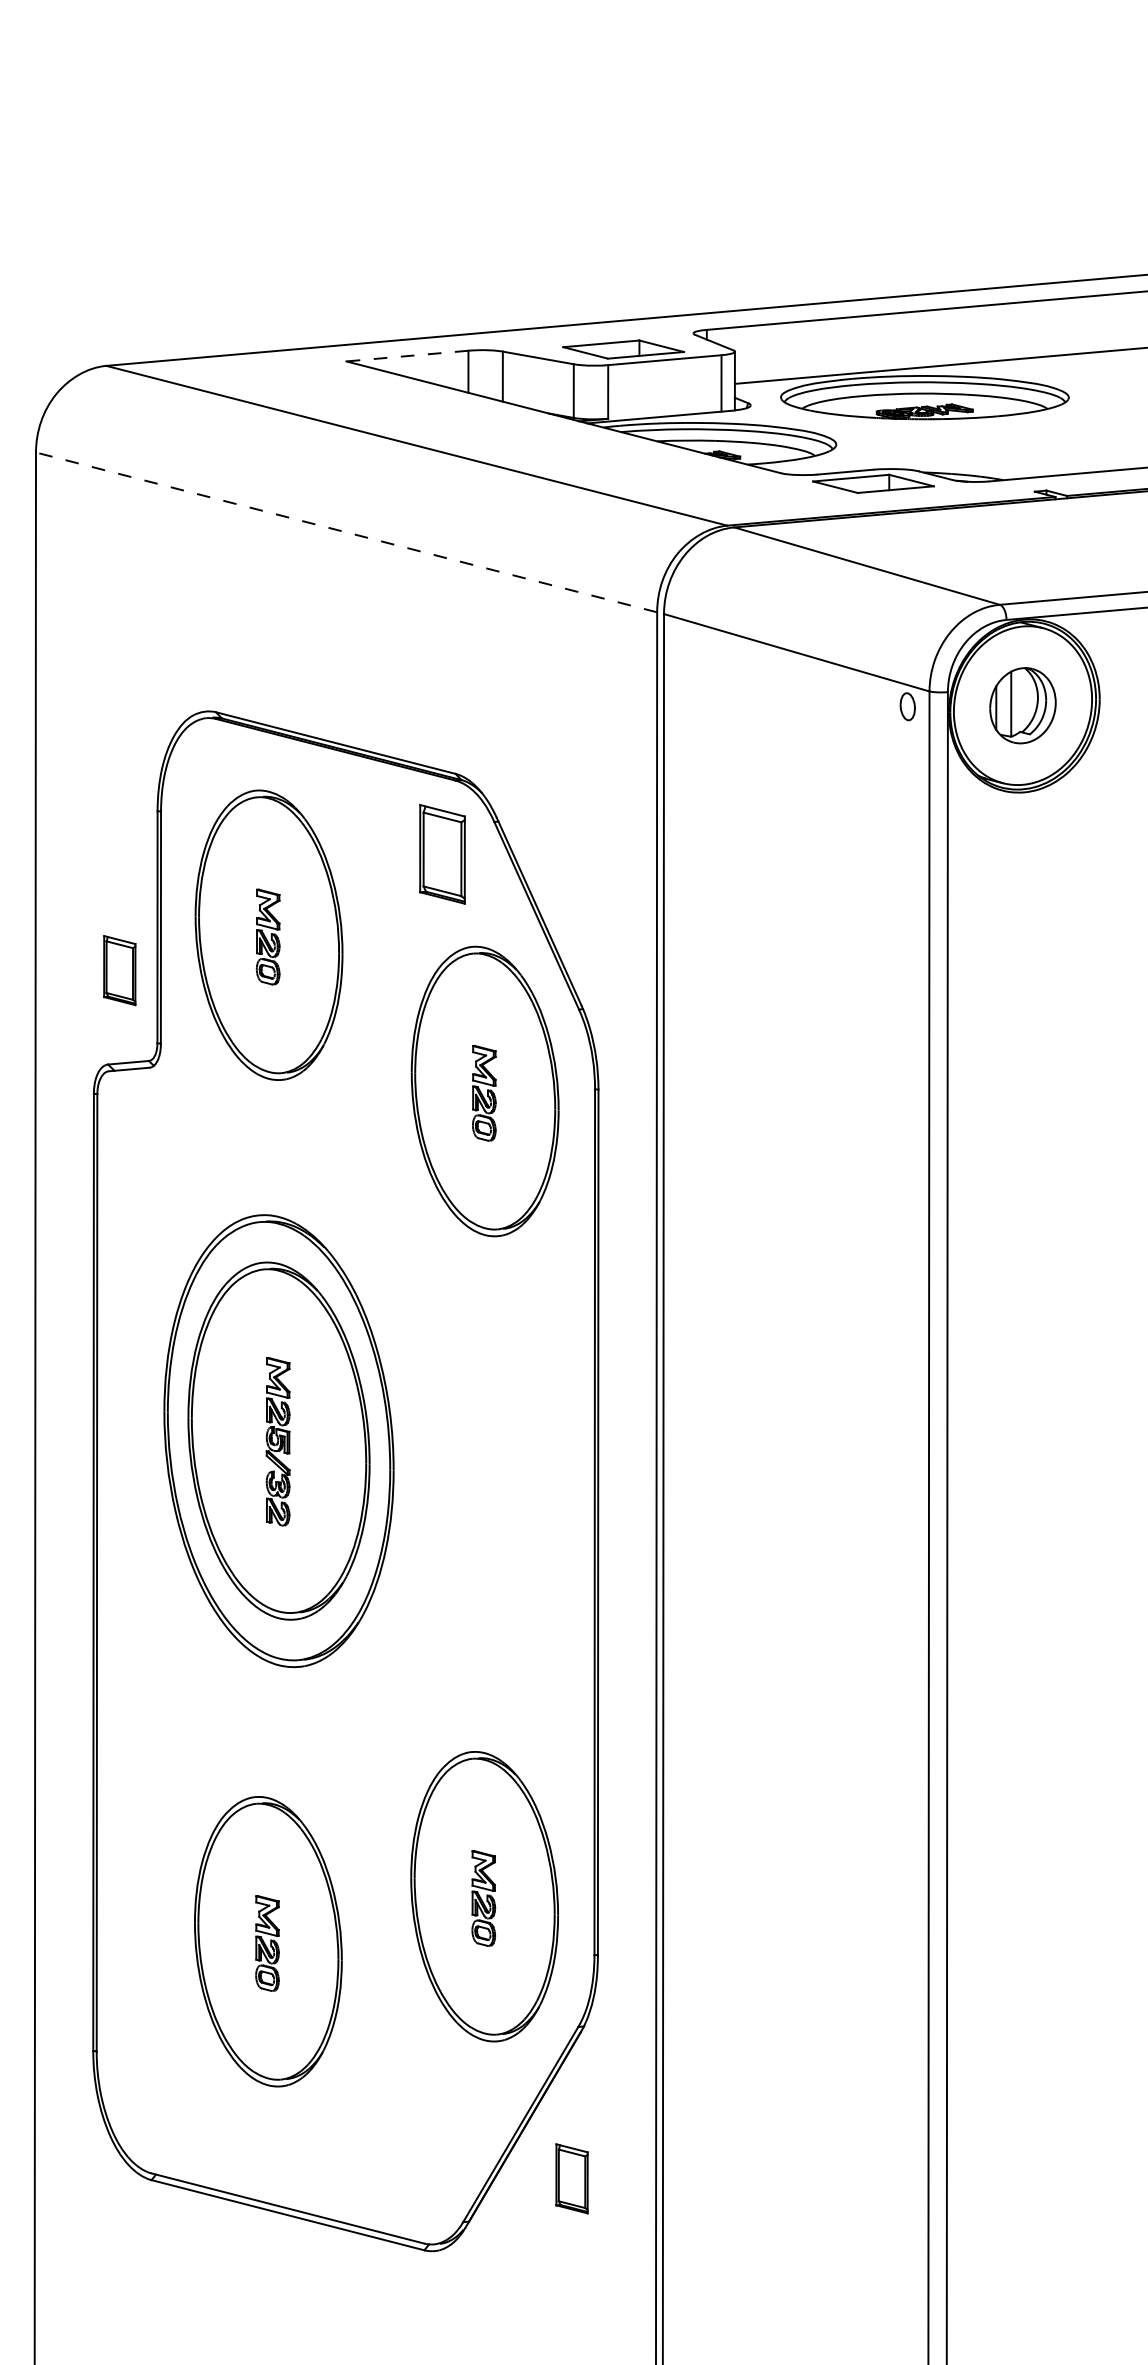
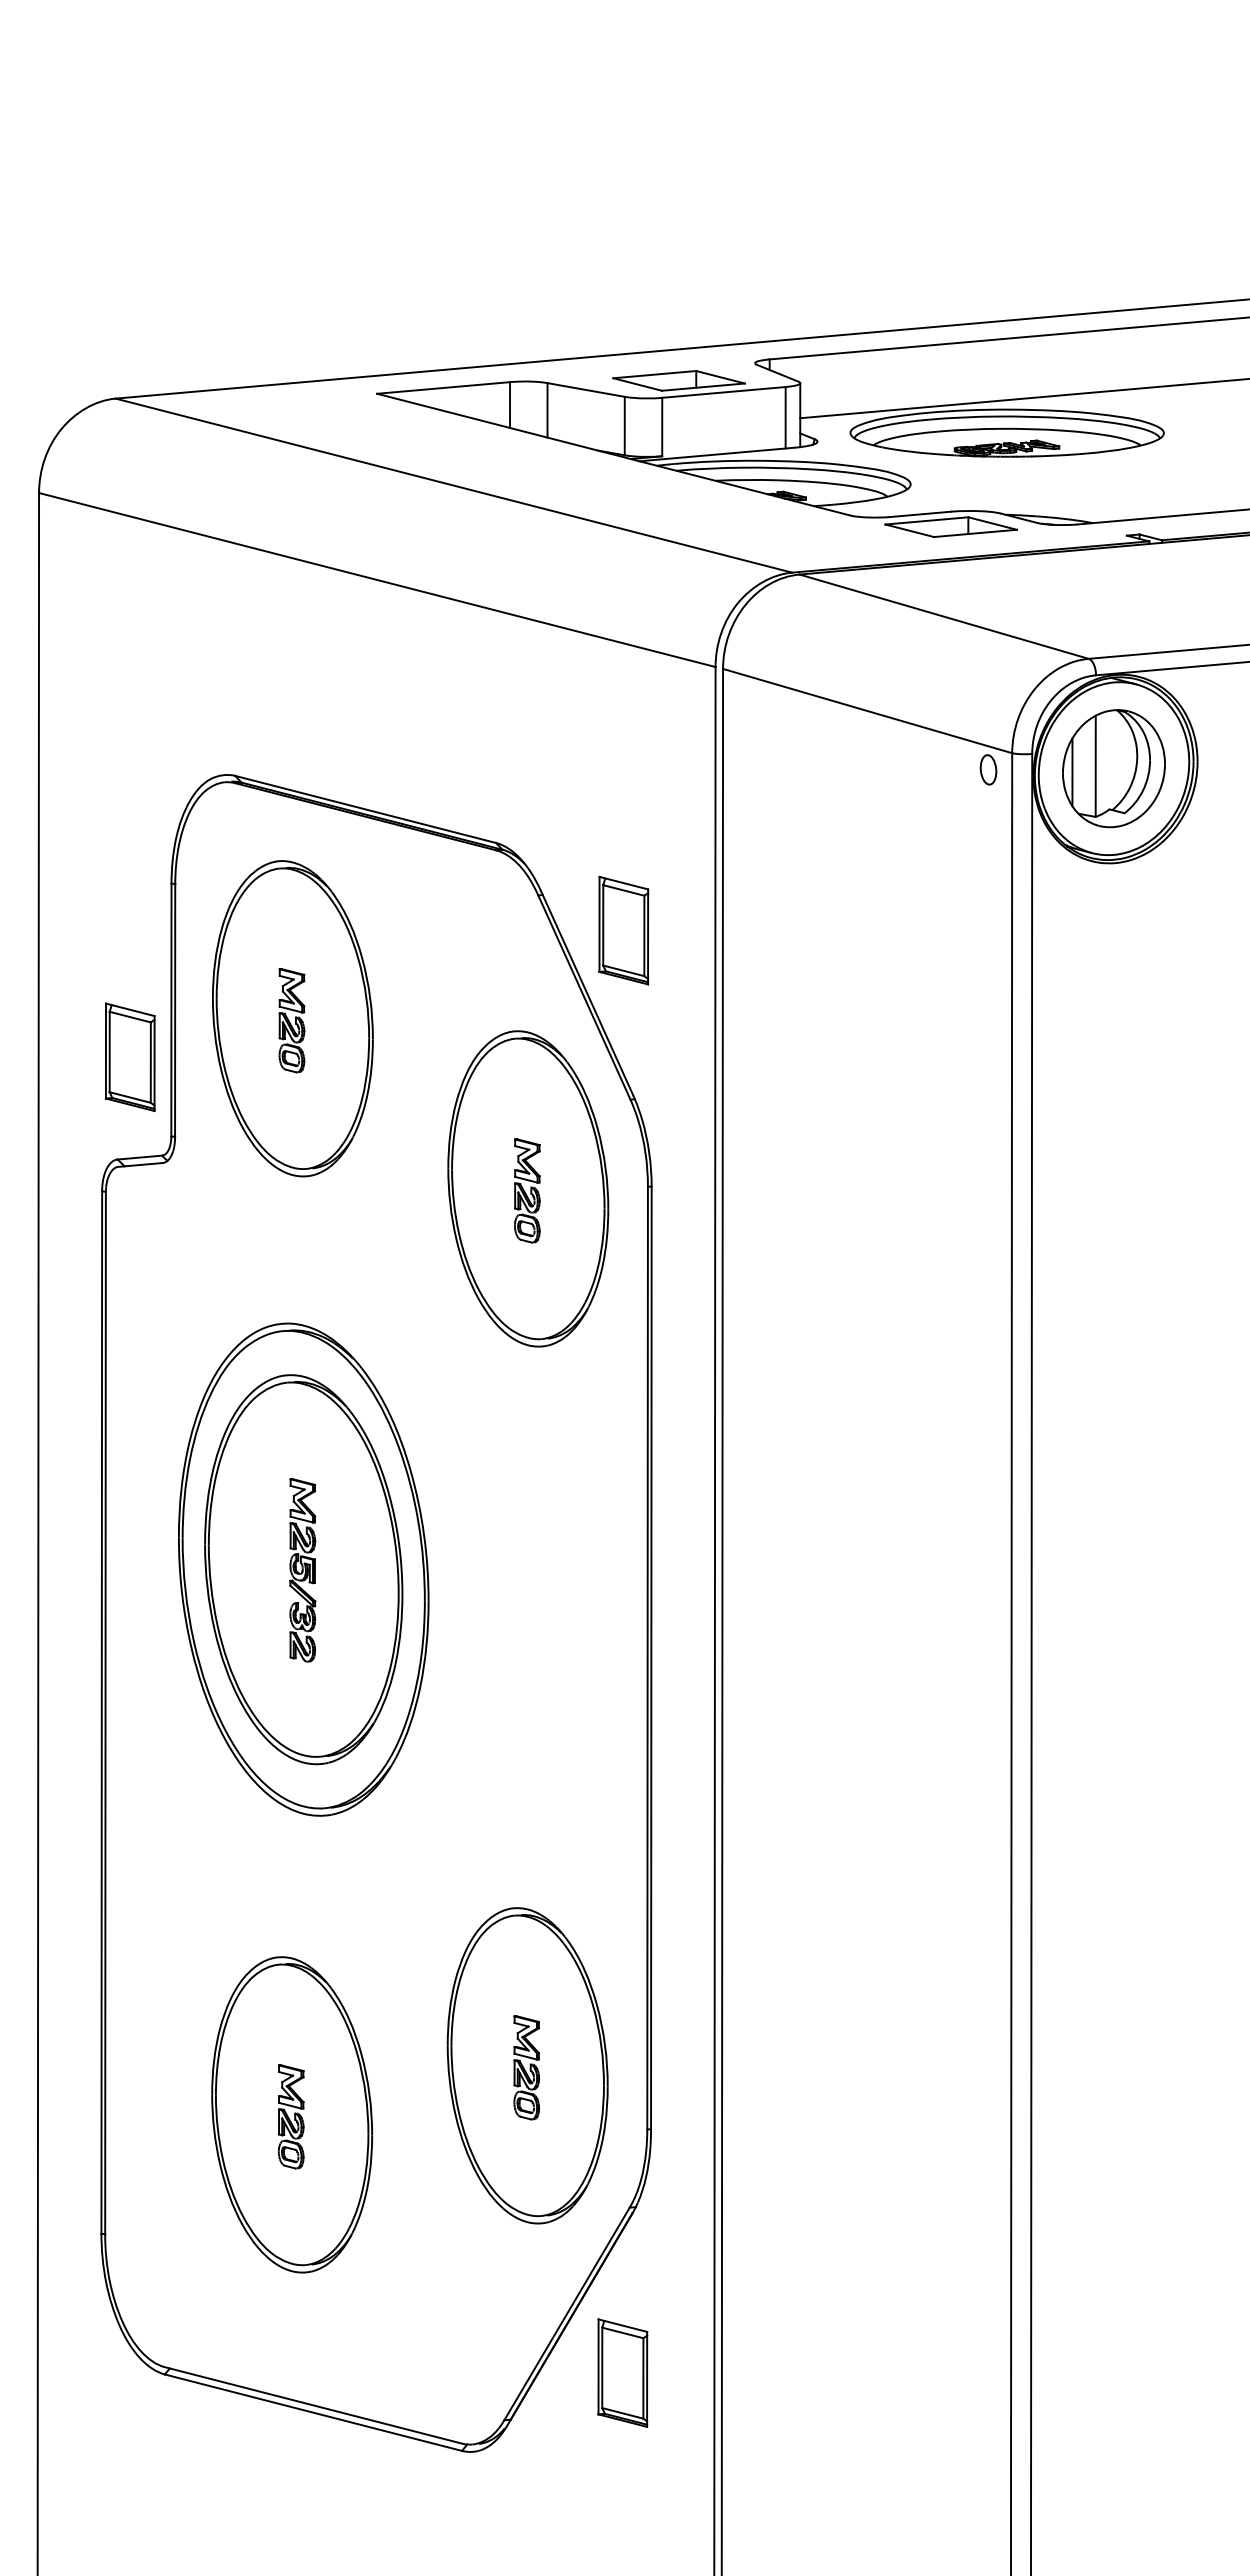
line: (407, 355) -> (443, 387), dashed -> solid
line: (345, 531) -> (376, 579), dashed -> solid
part: (1022, 705) -> (1113, 768), size x1.43
part: (442, 854) -> (623, 930), moved
part: (119, 969) -> (130, 1056), size x1.43
part: (571, 2178) -> (622, 2372), size x1.43

